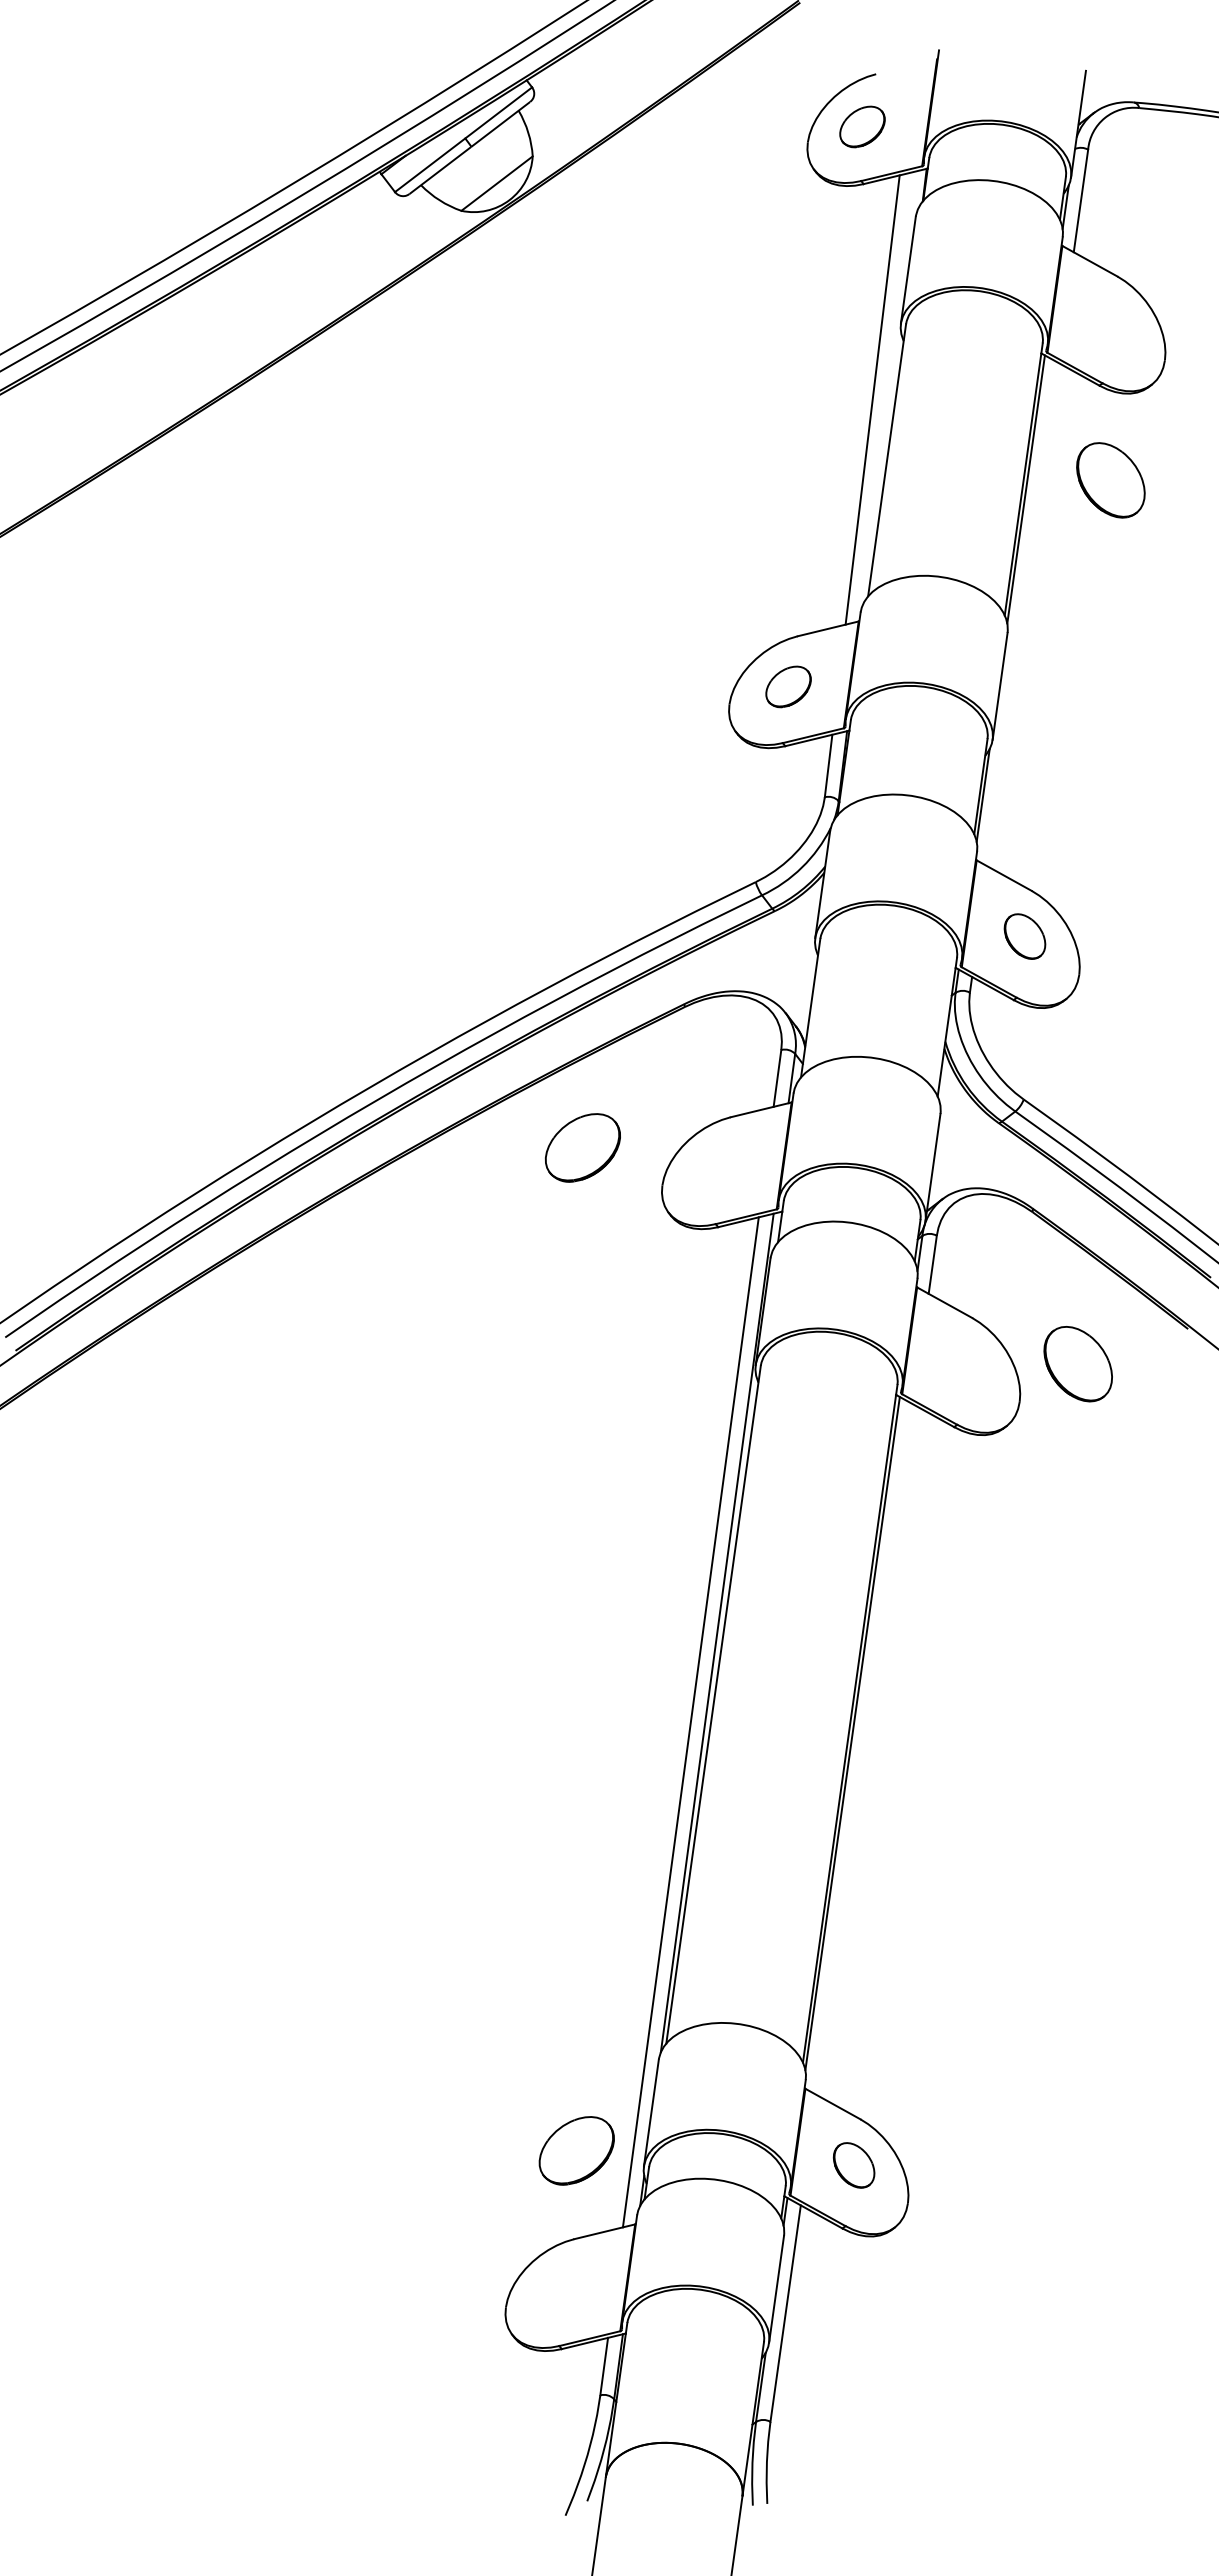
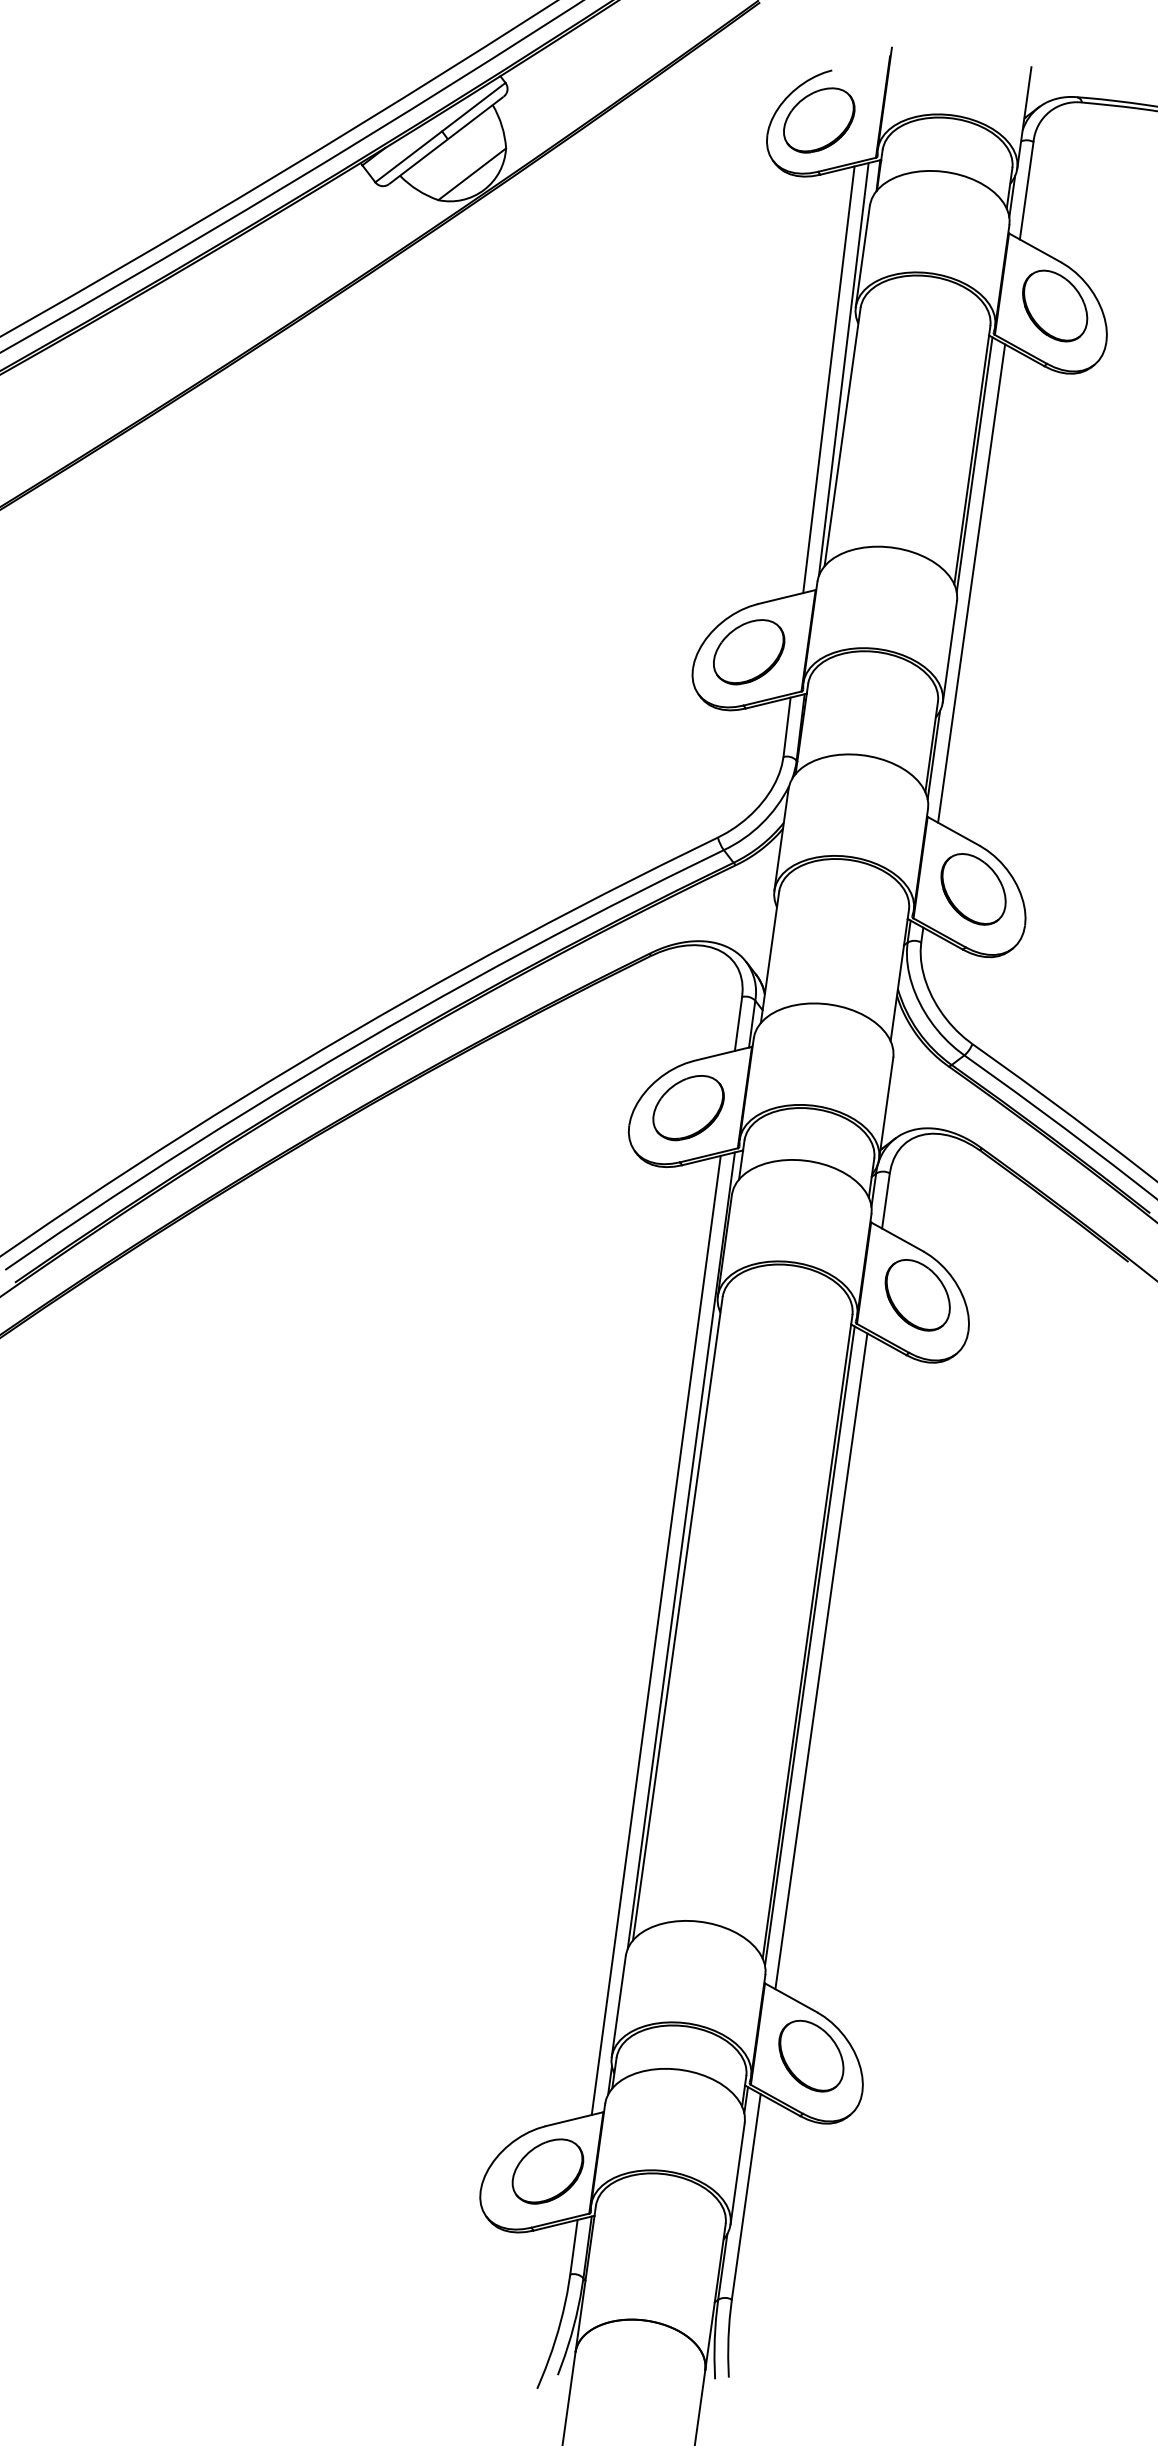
part: (862, 126) -> (819, 120), size x1.67
line: (888, 388) -> (843, 368), added
part: (1110, 480) -> (1054, 306), moved
line: (1022, 614) -> (971, 583), added
part: (788, 686) -> (748, 651), size x1.67
part: (1024, 936) -> (973, 889), size x1.67
part: (582, 1147) -> (688, 1107), moved
part: (1077, 1364) -> (917, 1295), moved
line: (864, 1749) -> (821, 1661), added
part: (576, 2150) -> (547, 2171), moved
part: (853, 2165) -> (810, 2056), size x1.67

